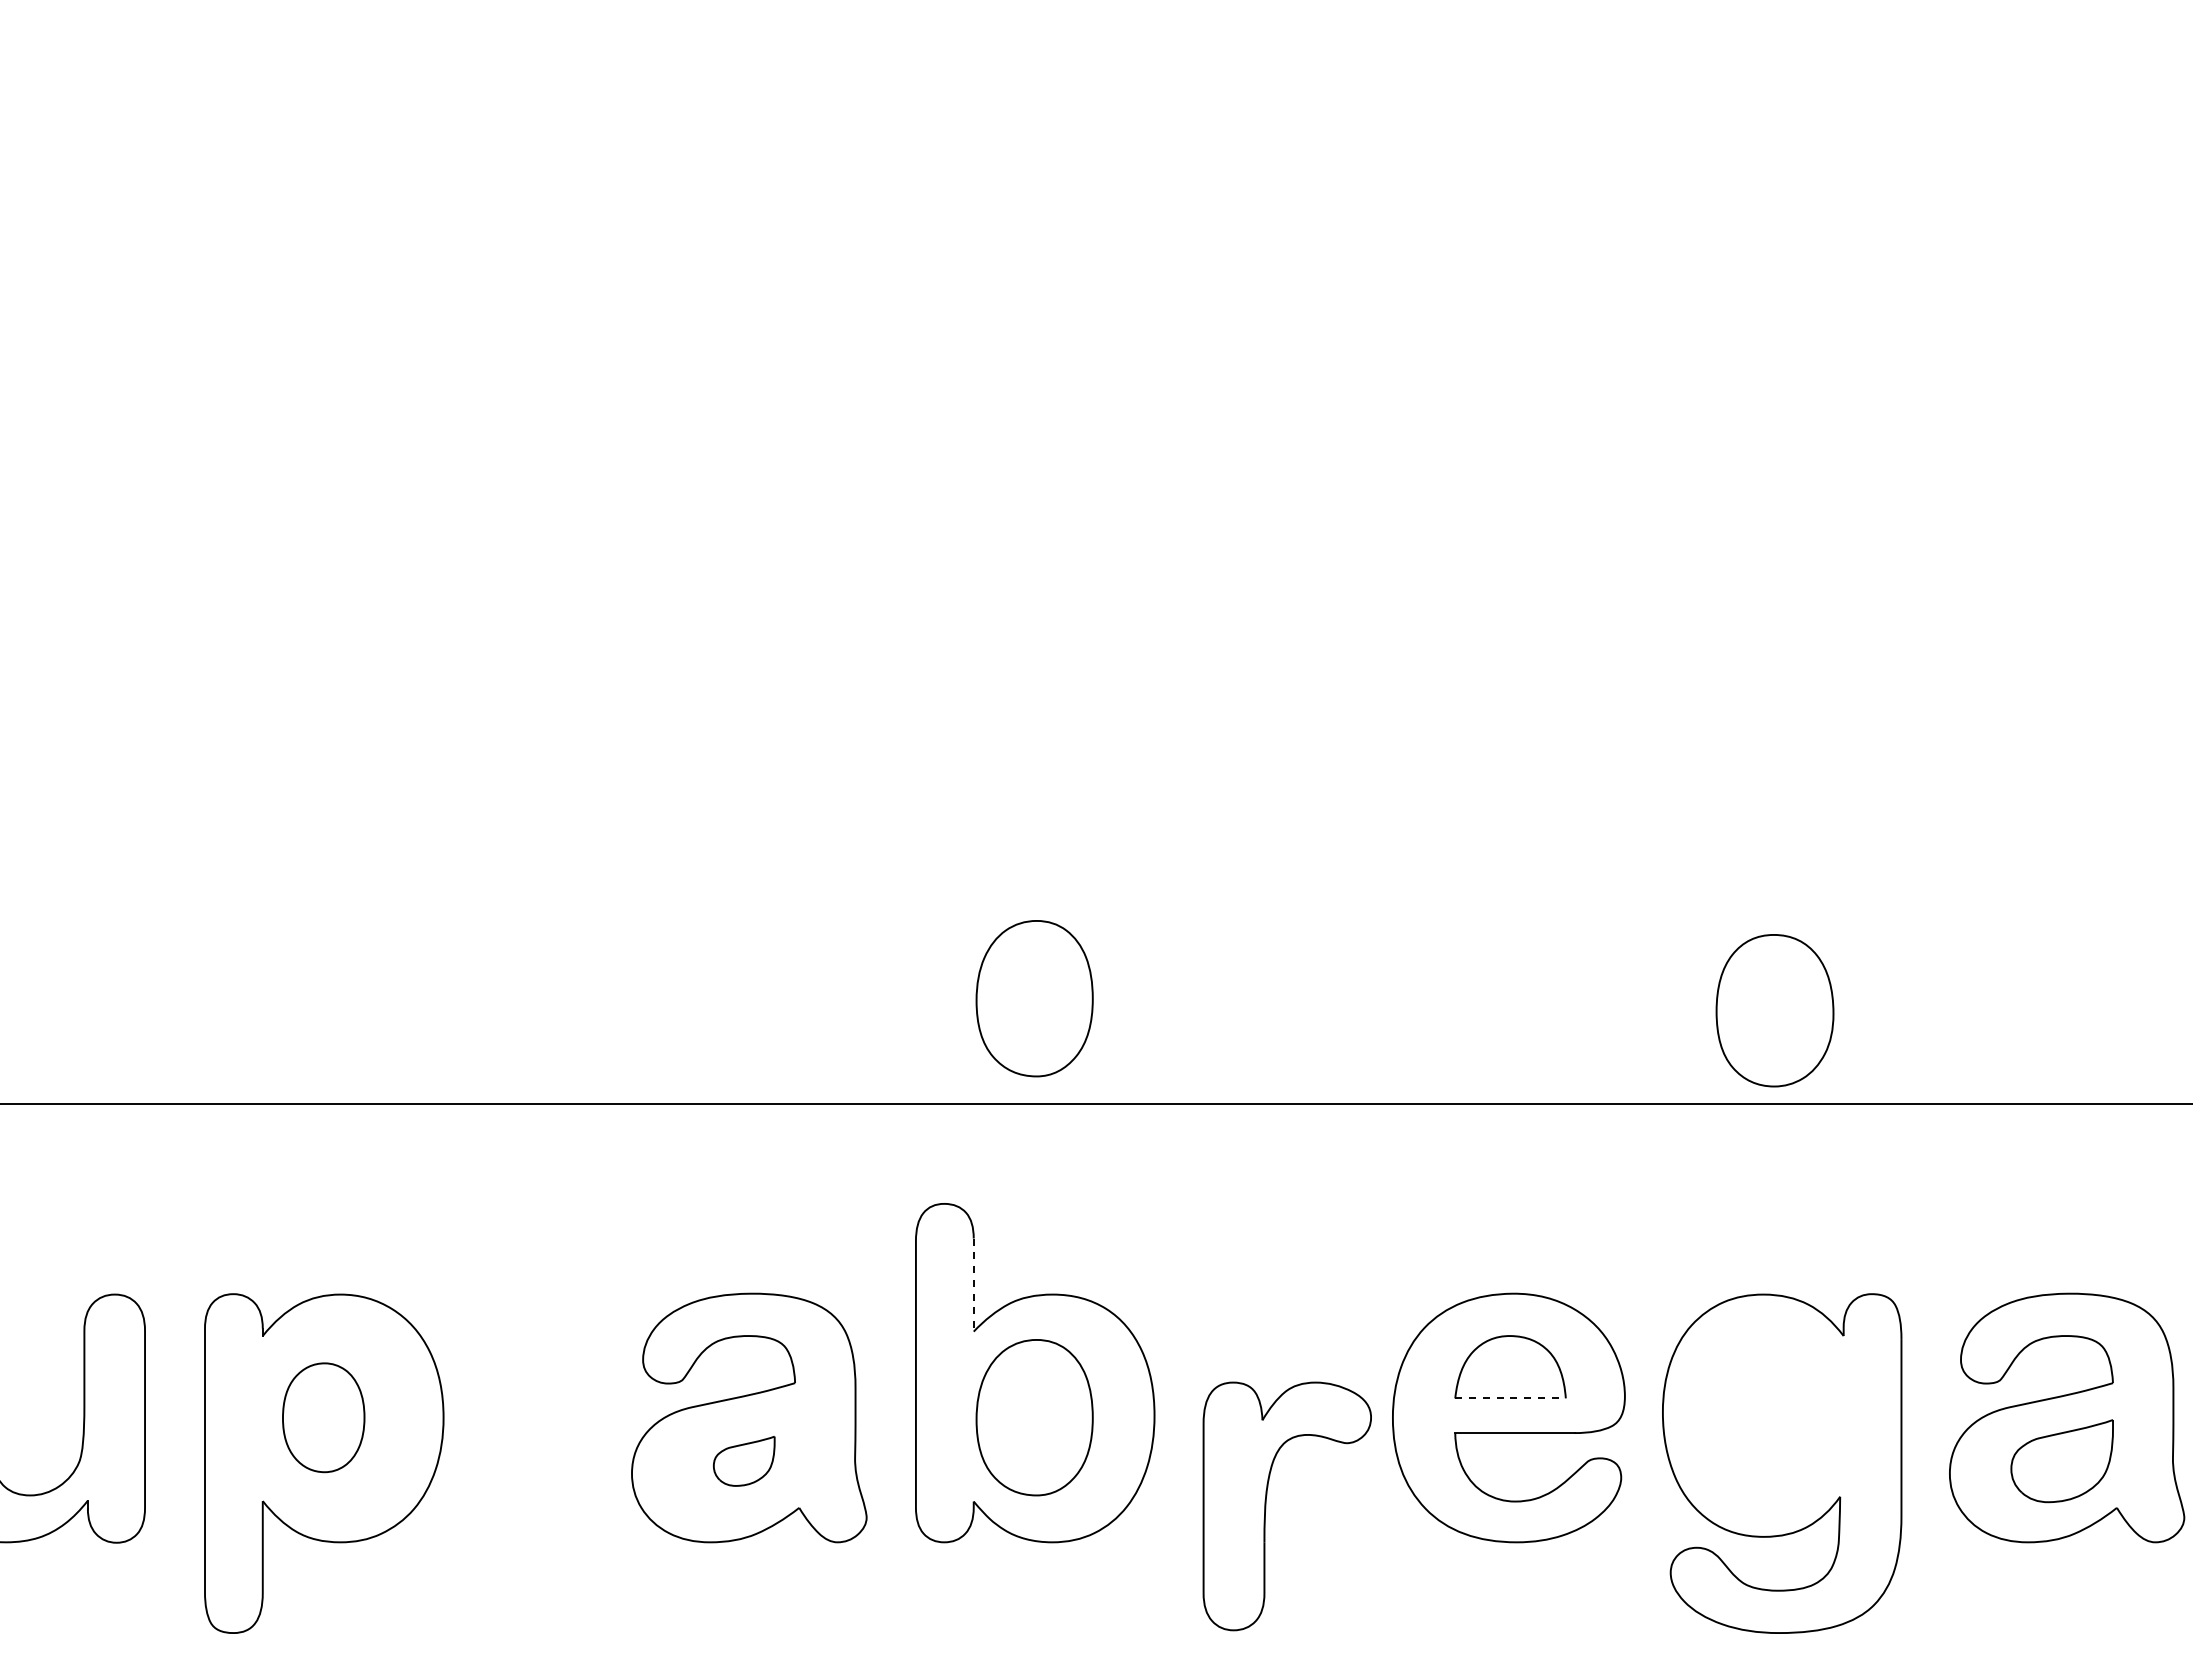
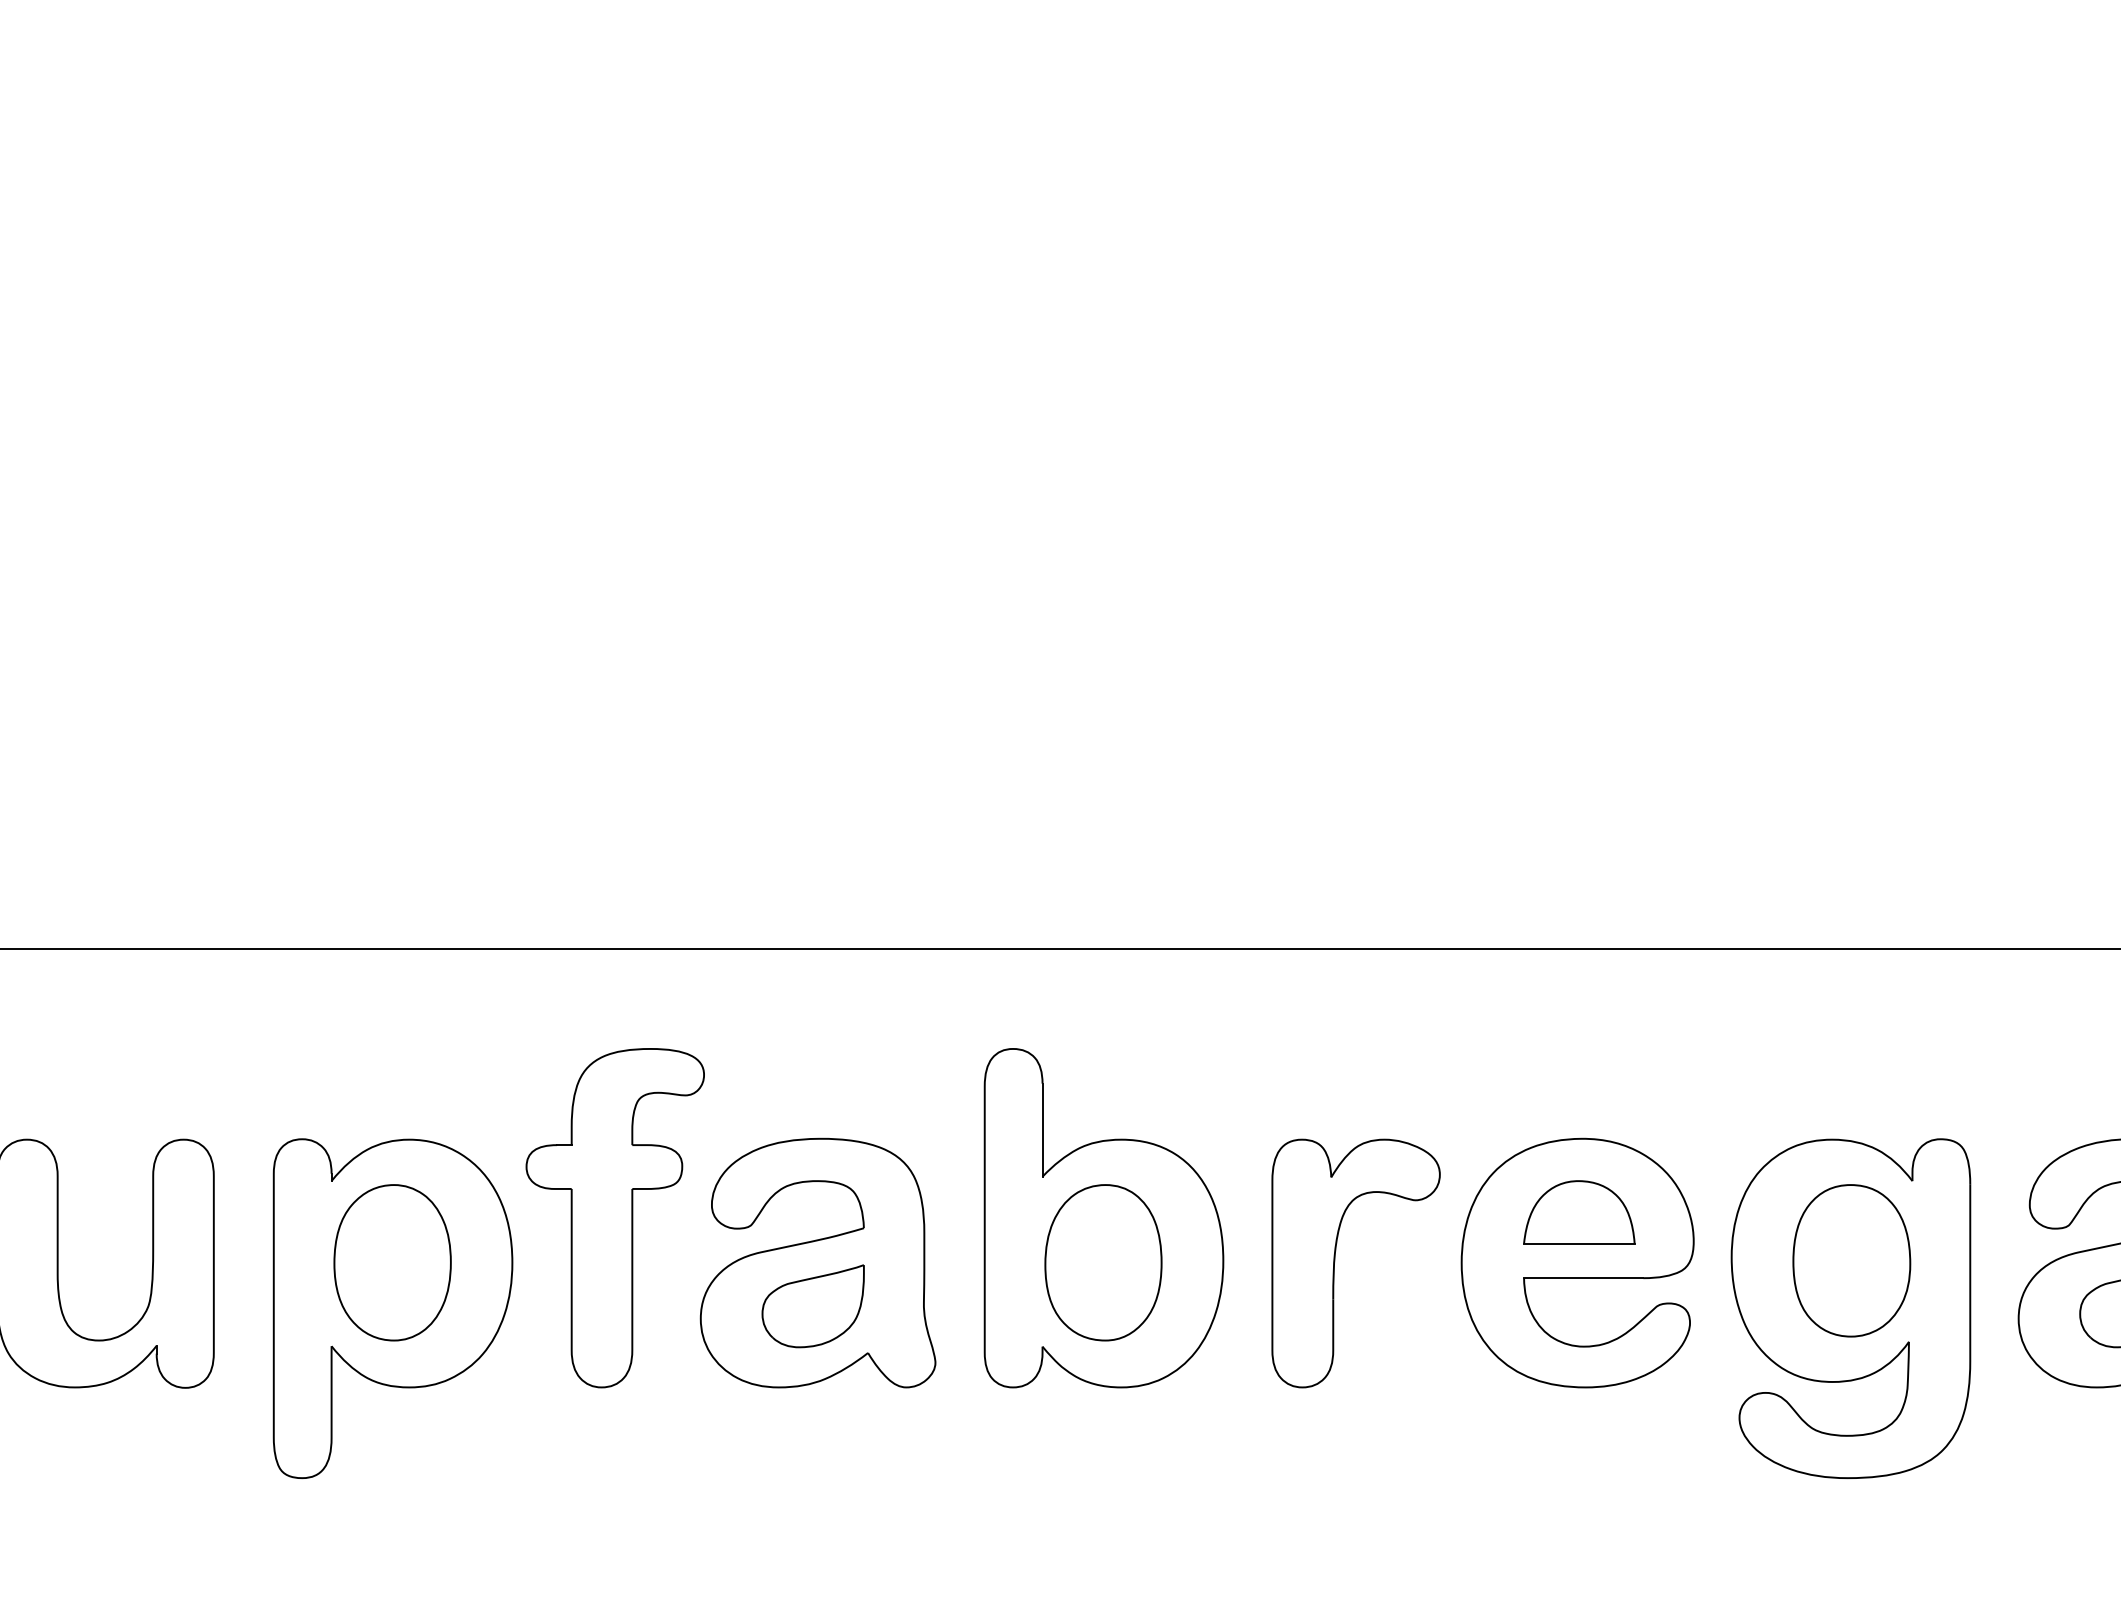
part: (1034, 998) -> (1103, 843), removed
part: (1774, 1010) -> (1851, 1260), moved
line: (973, 1285) -> (1042, 1130), dashed -> solid
part: (546, 1373) -> (615, 1218), added
line: (1511, 1398) -> (1580, 1243), dashed -> solid
part: (323, 1417) -> (392, 1262), size x1.43
part: (743, 1461) -> (812, 1306), size x1.67
part: (1266, 1506) -> (1335, 1263), moved

